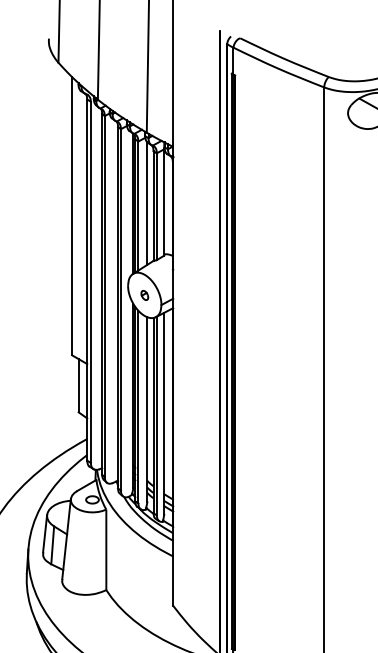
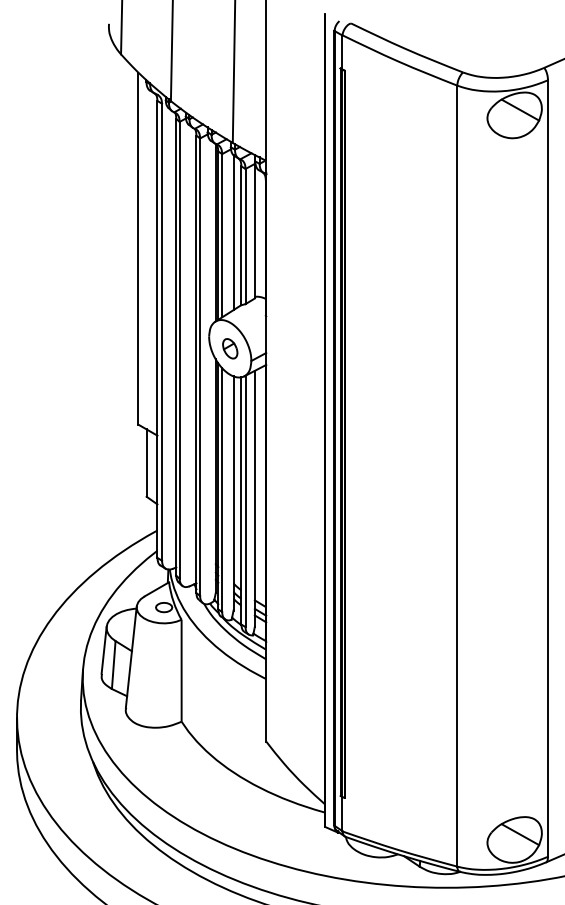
part: (144, 295) -> (230, 348), size x1.67

